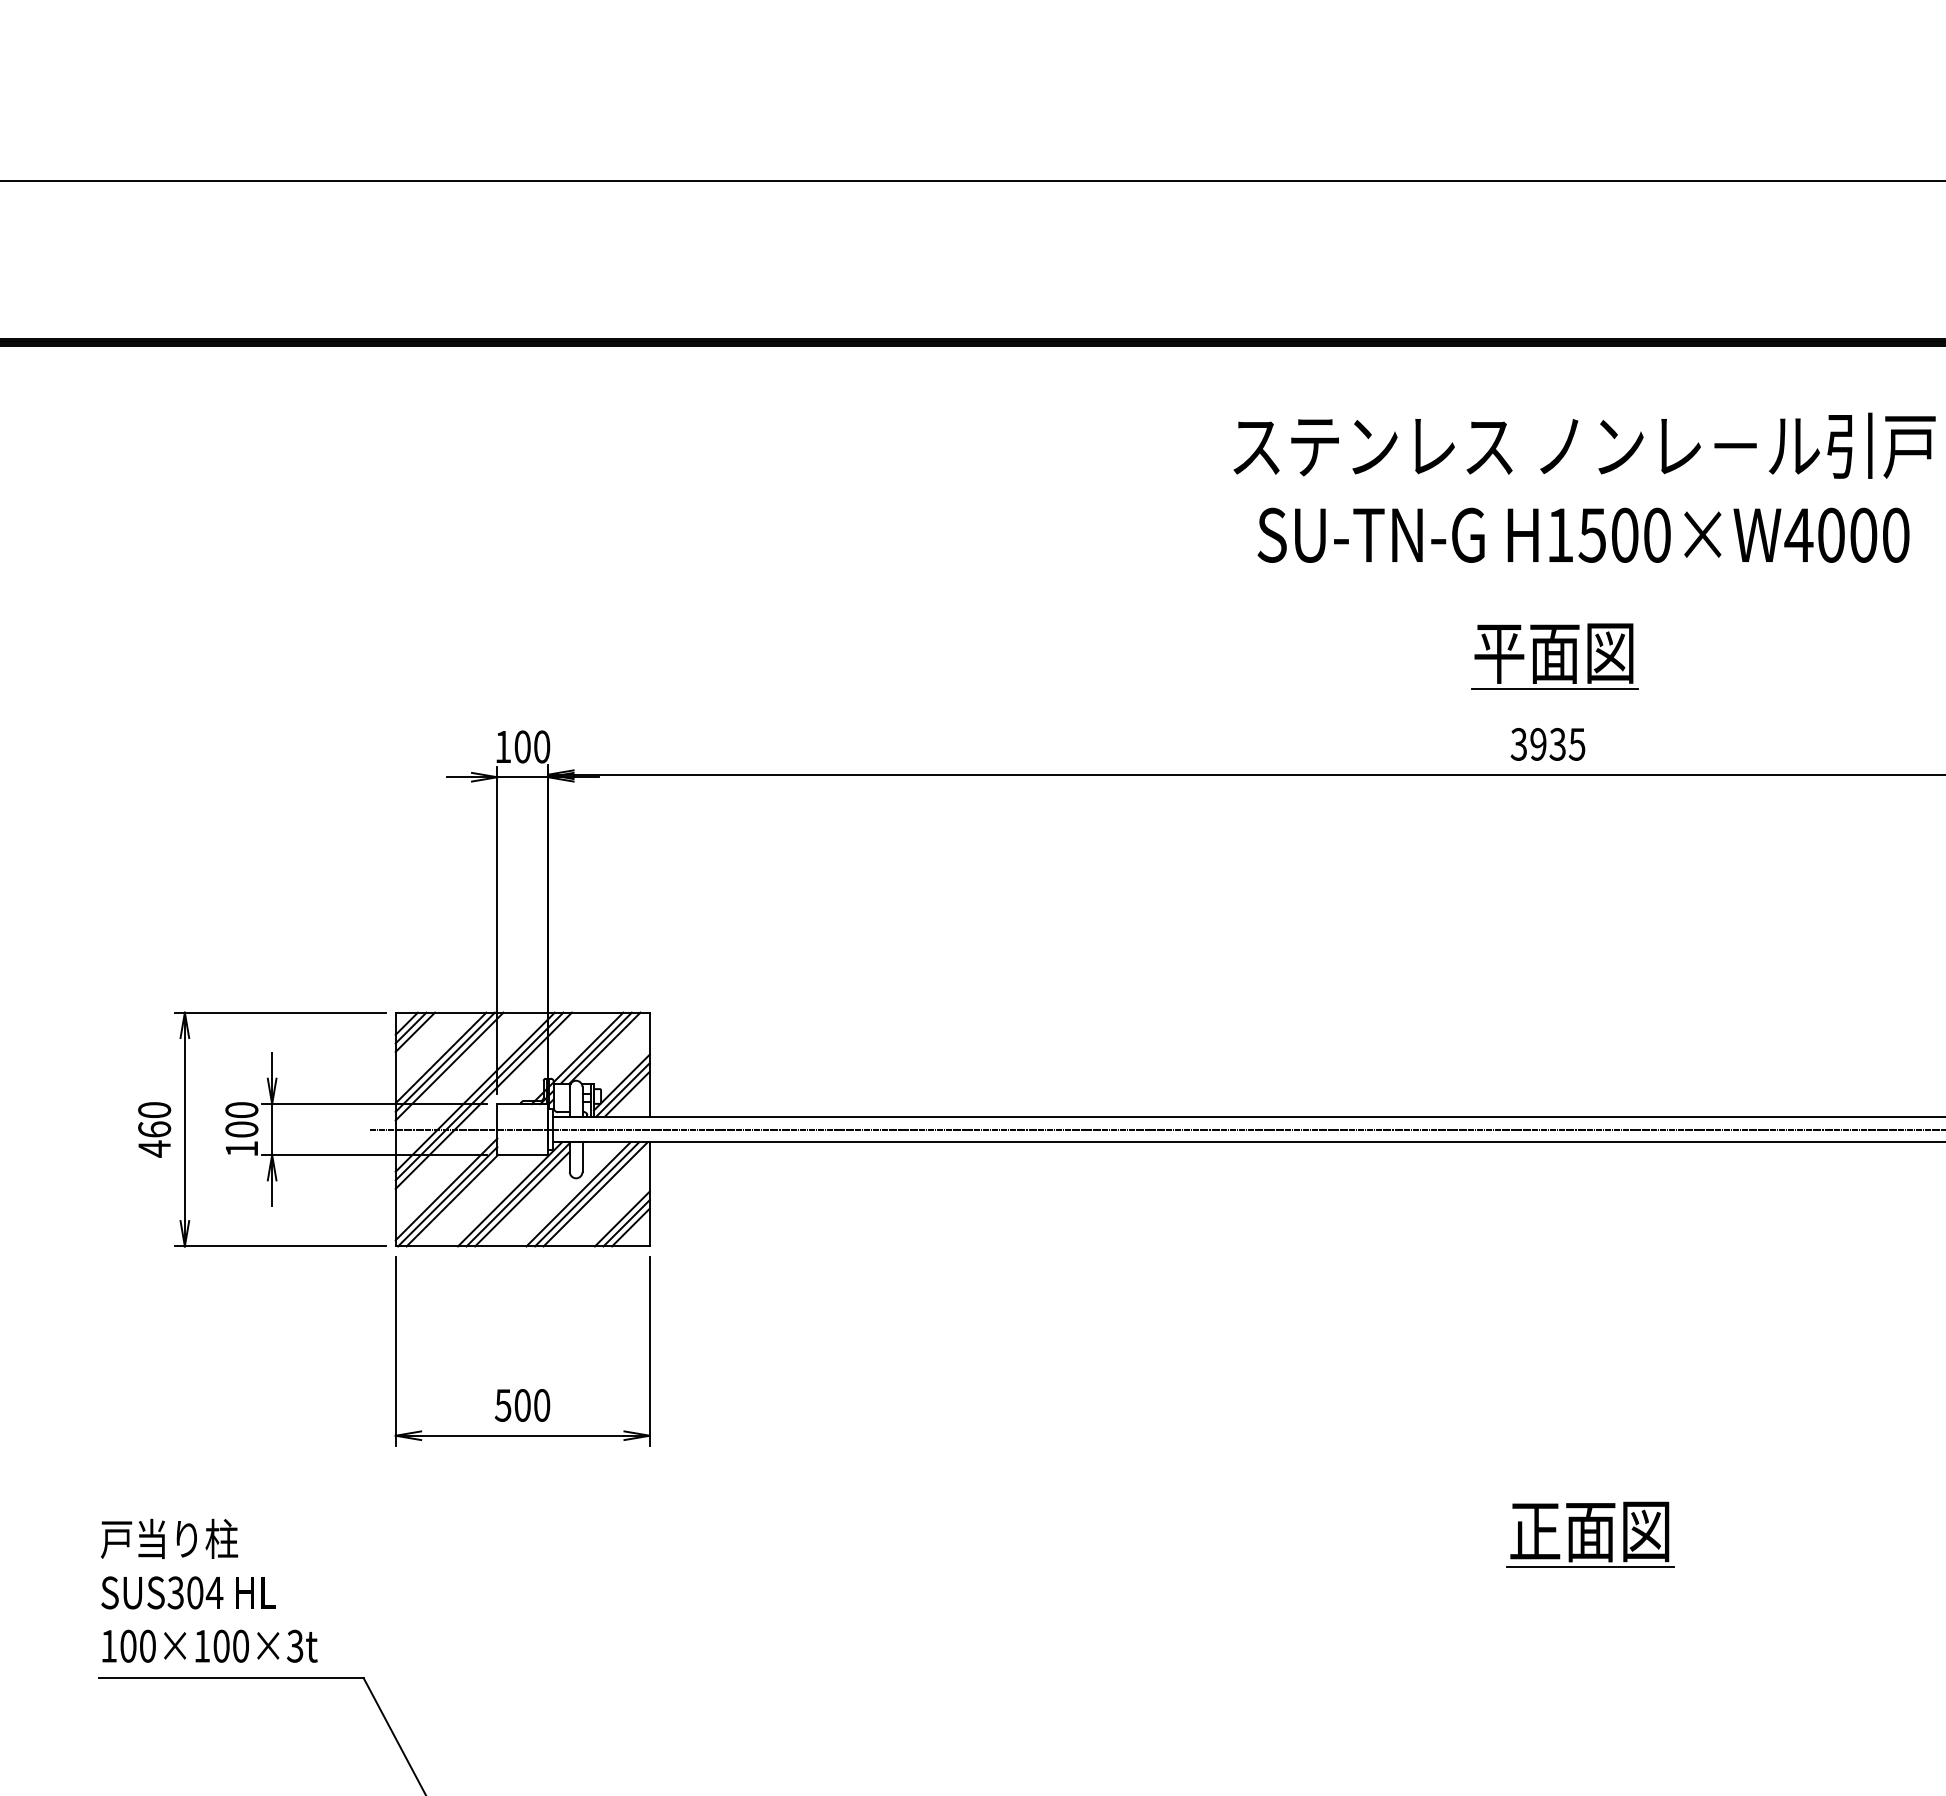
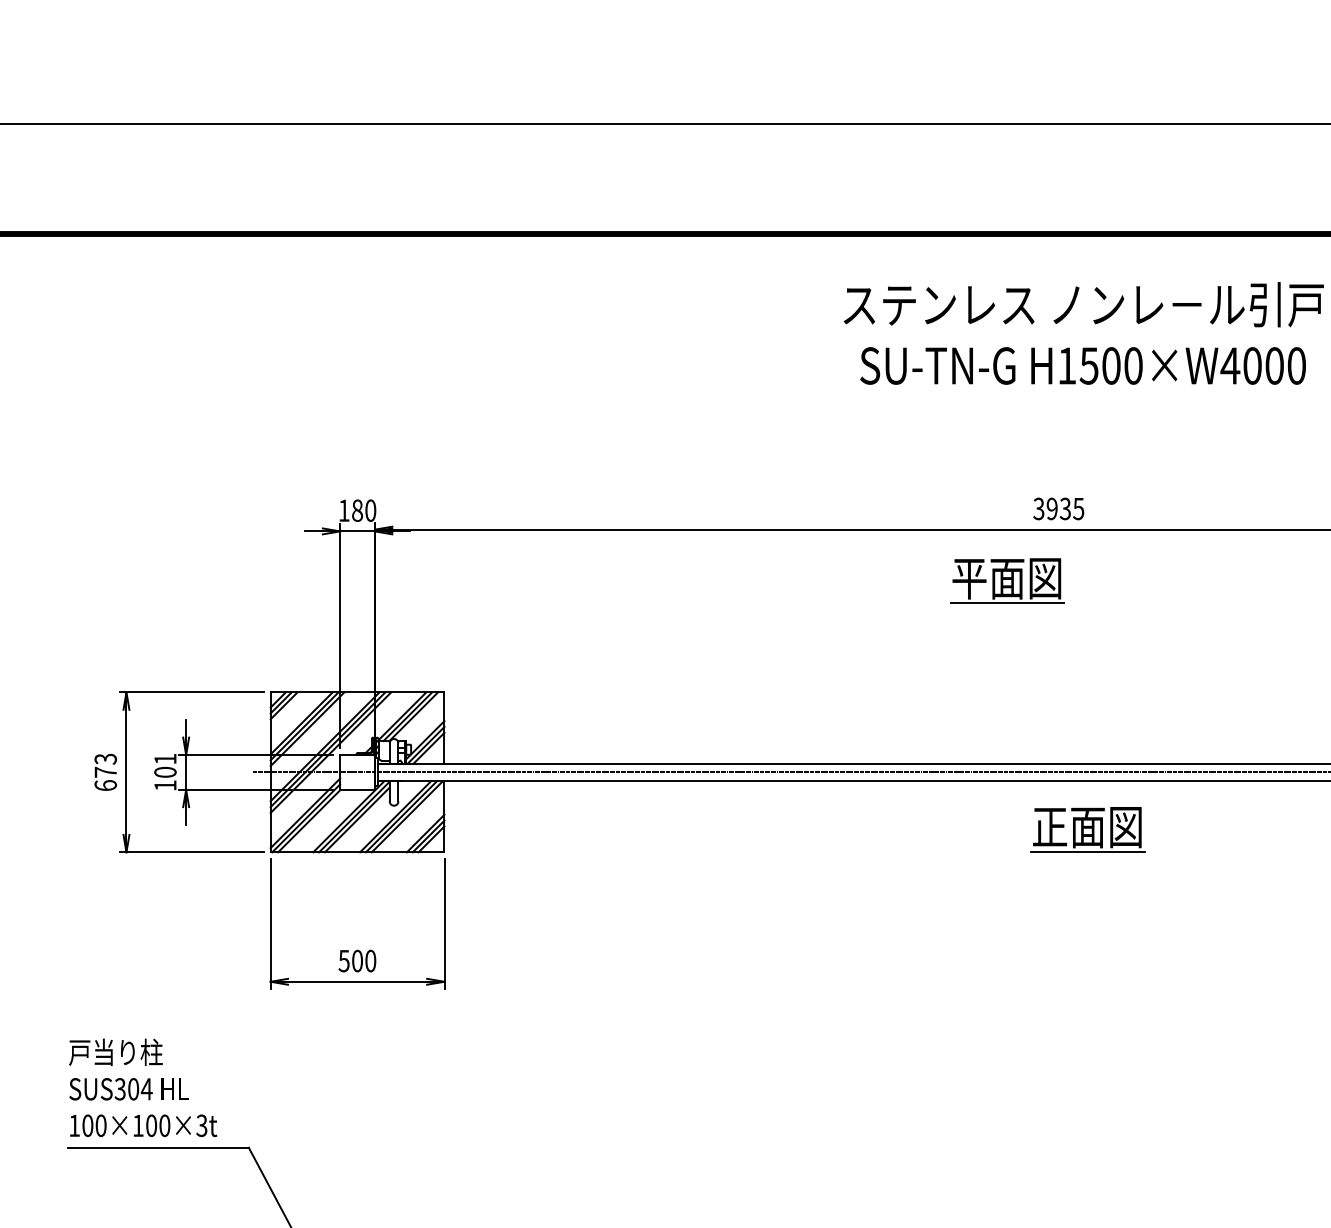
part: (1554, 656) -> (1007, 580), moved
text: (522, 746) -> (357, 510), 100 -> 180
text: (241, 1109) -> (165, 758), 100 -> 101
text: (154, 1129) -> (105, 772), 460 -> 673
part: (1590, 1534) -> (1087, 829), moved

